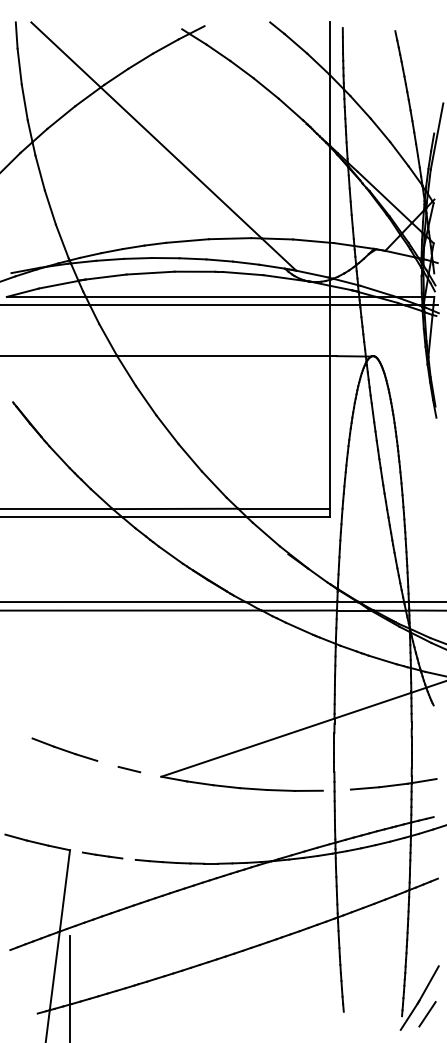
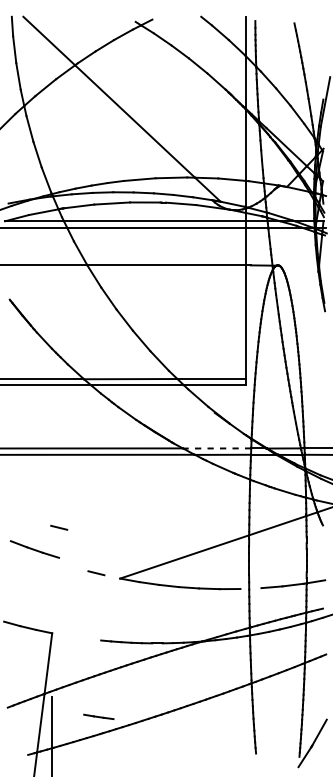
line: (291, 602) -> (217, 448), solid -> dashed
line: (79, 708) -> (59, 527), added
line: (64, 749) -> (34, 549), moved
line: (102, 855) -> (98, 716), moved
line: (427, 1014) -> (318, 755), removed

